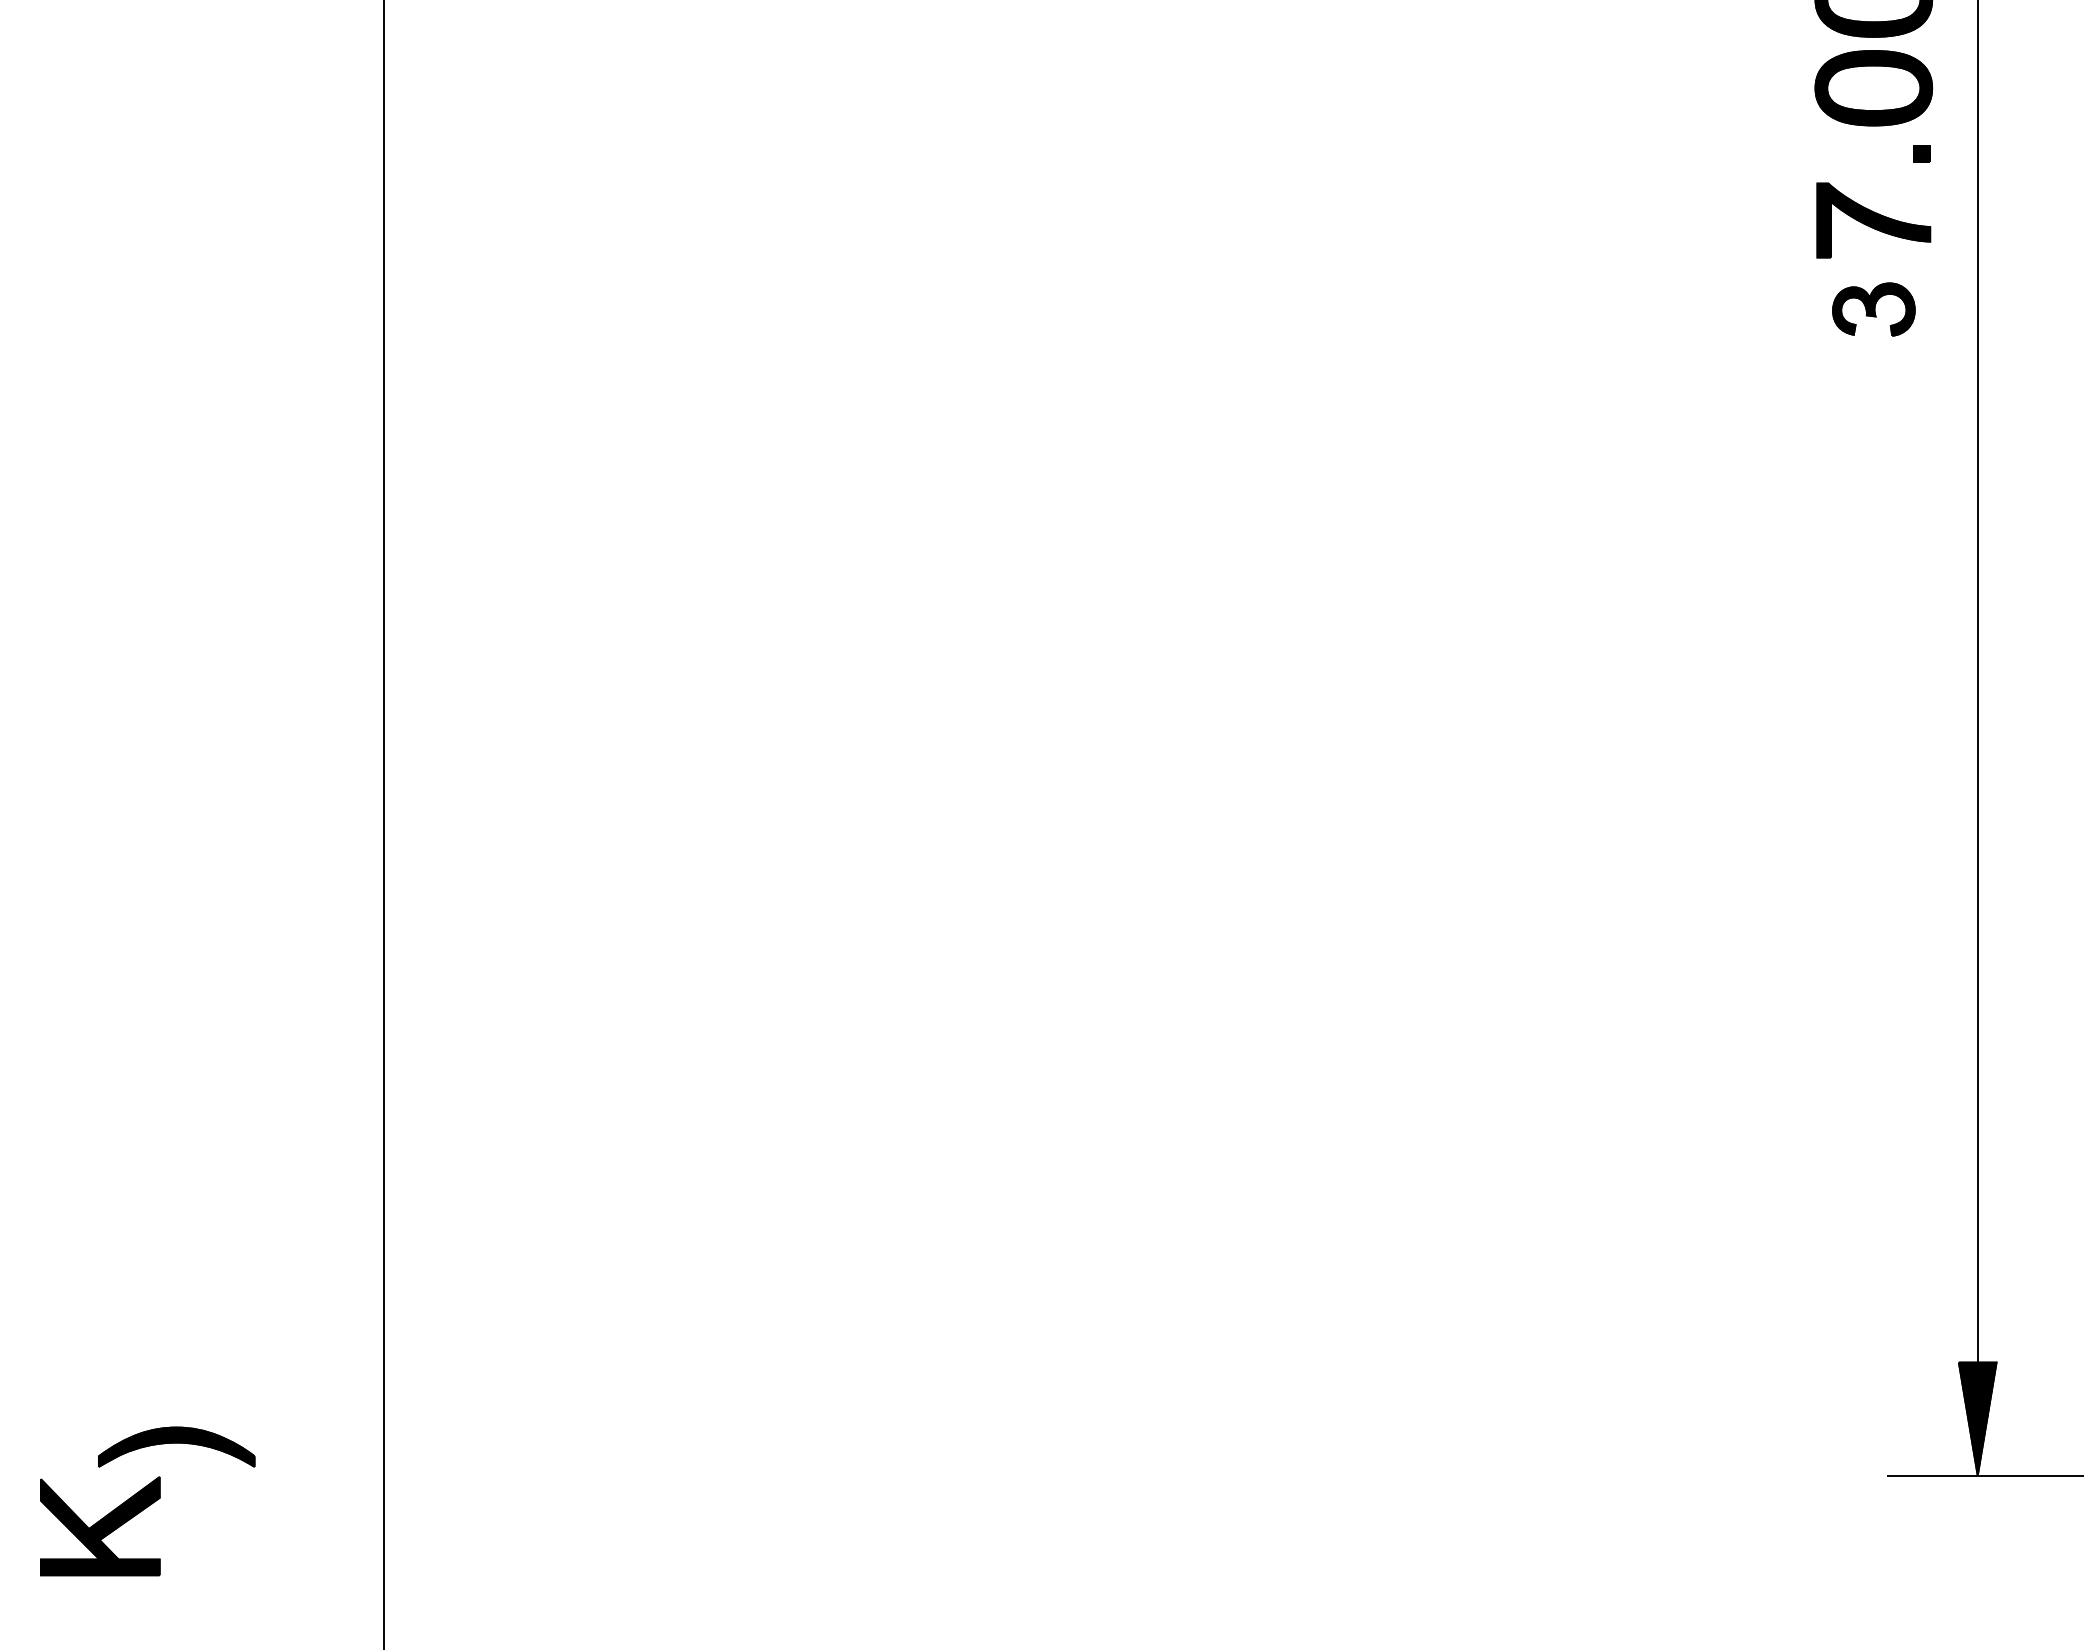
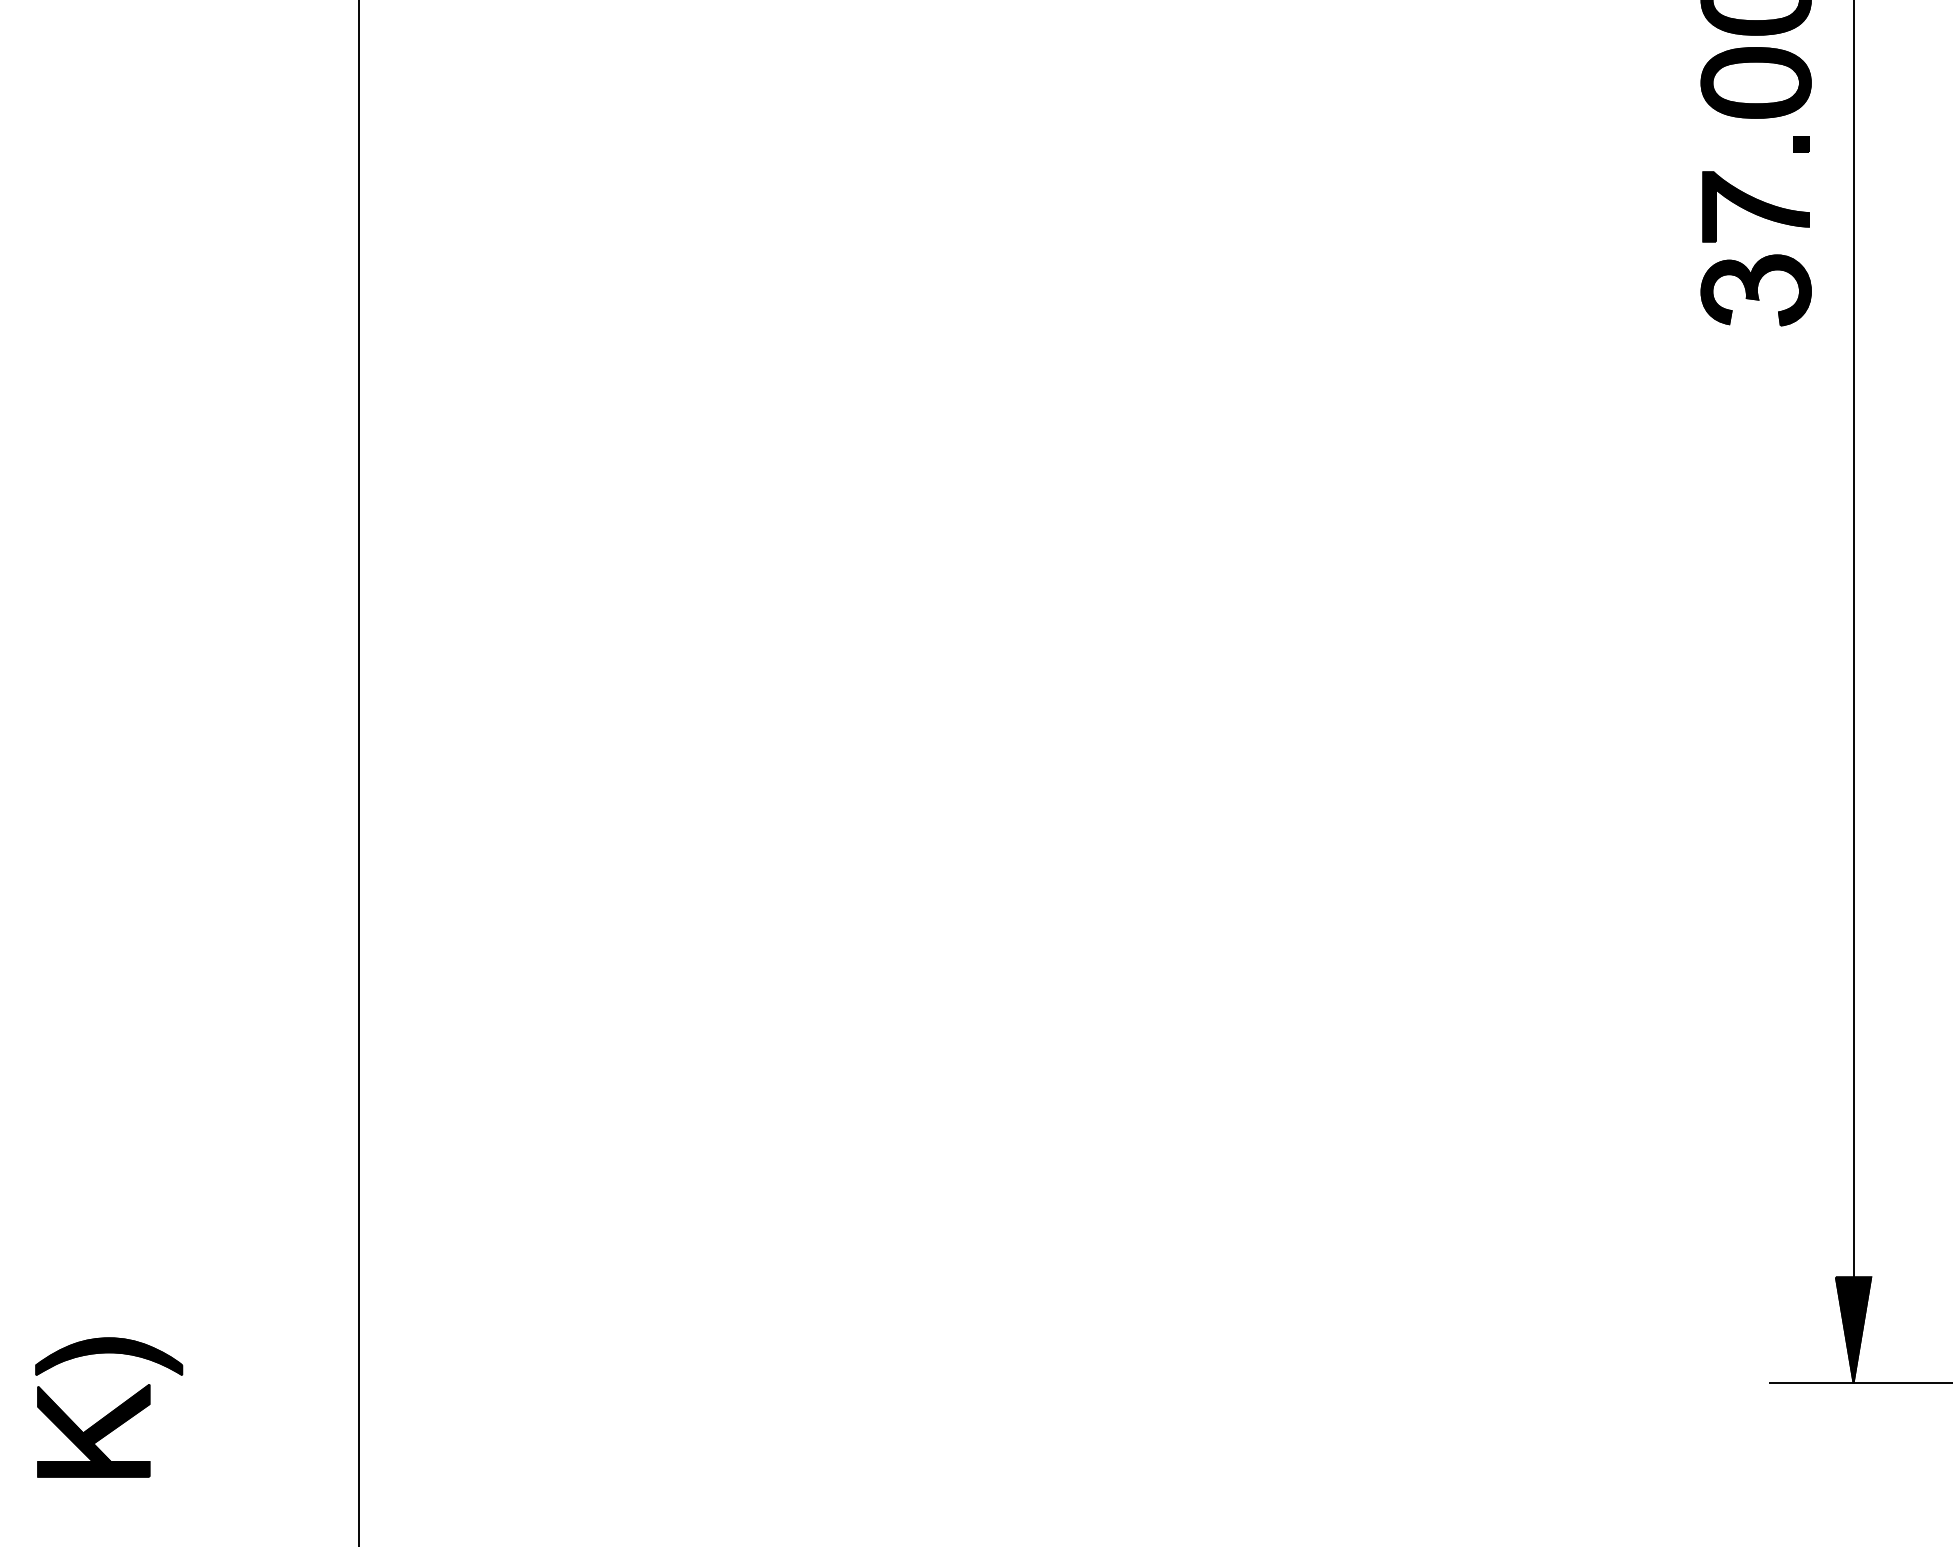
part: (1873, 309) -> (1755, 290), size x1.43
part: (176, 1446) -> (109, 1356), moved

